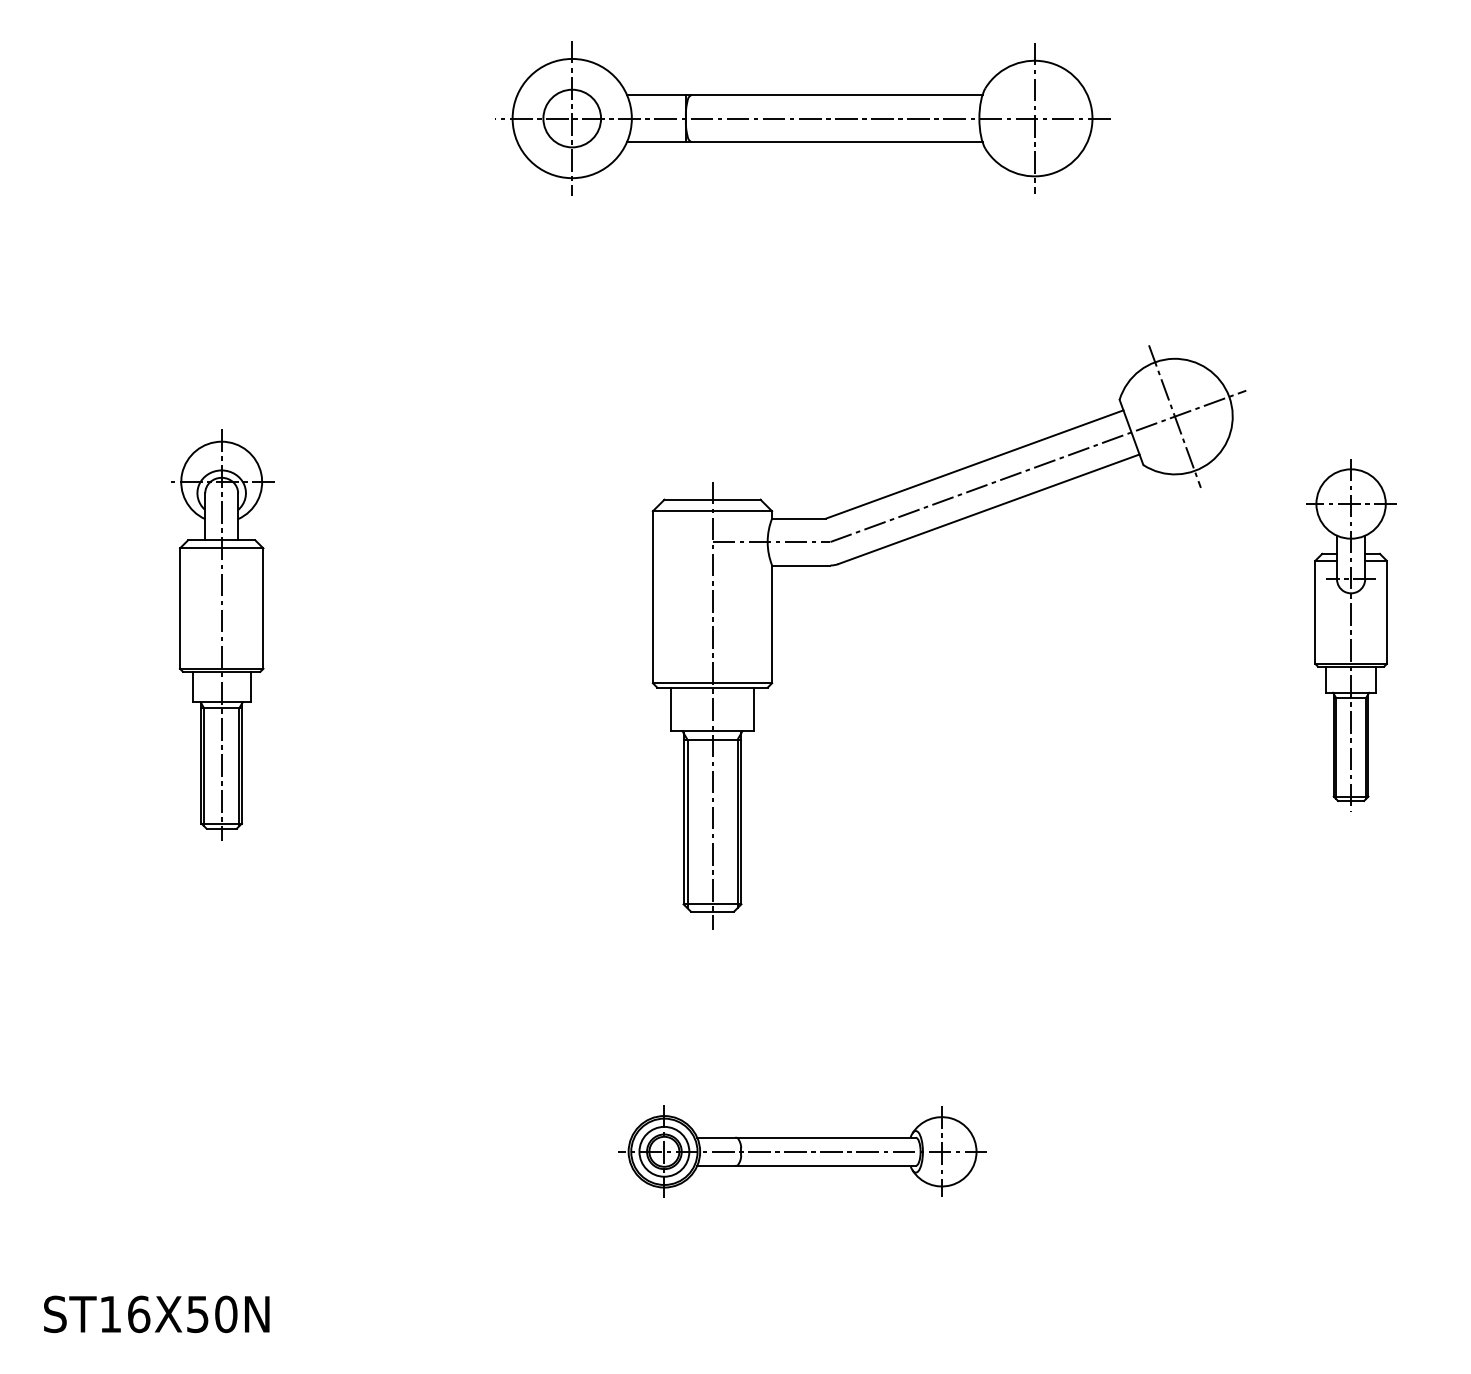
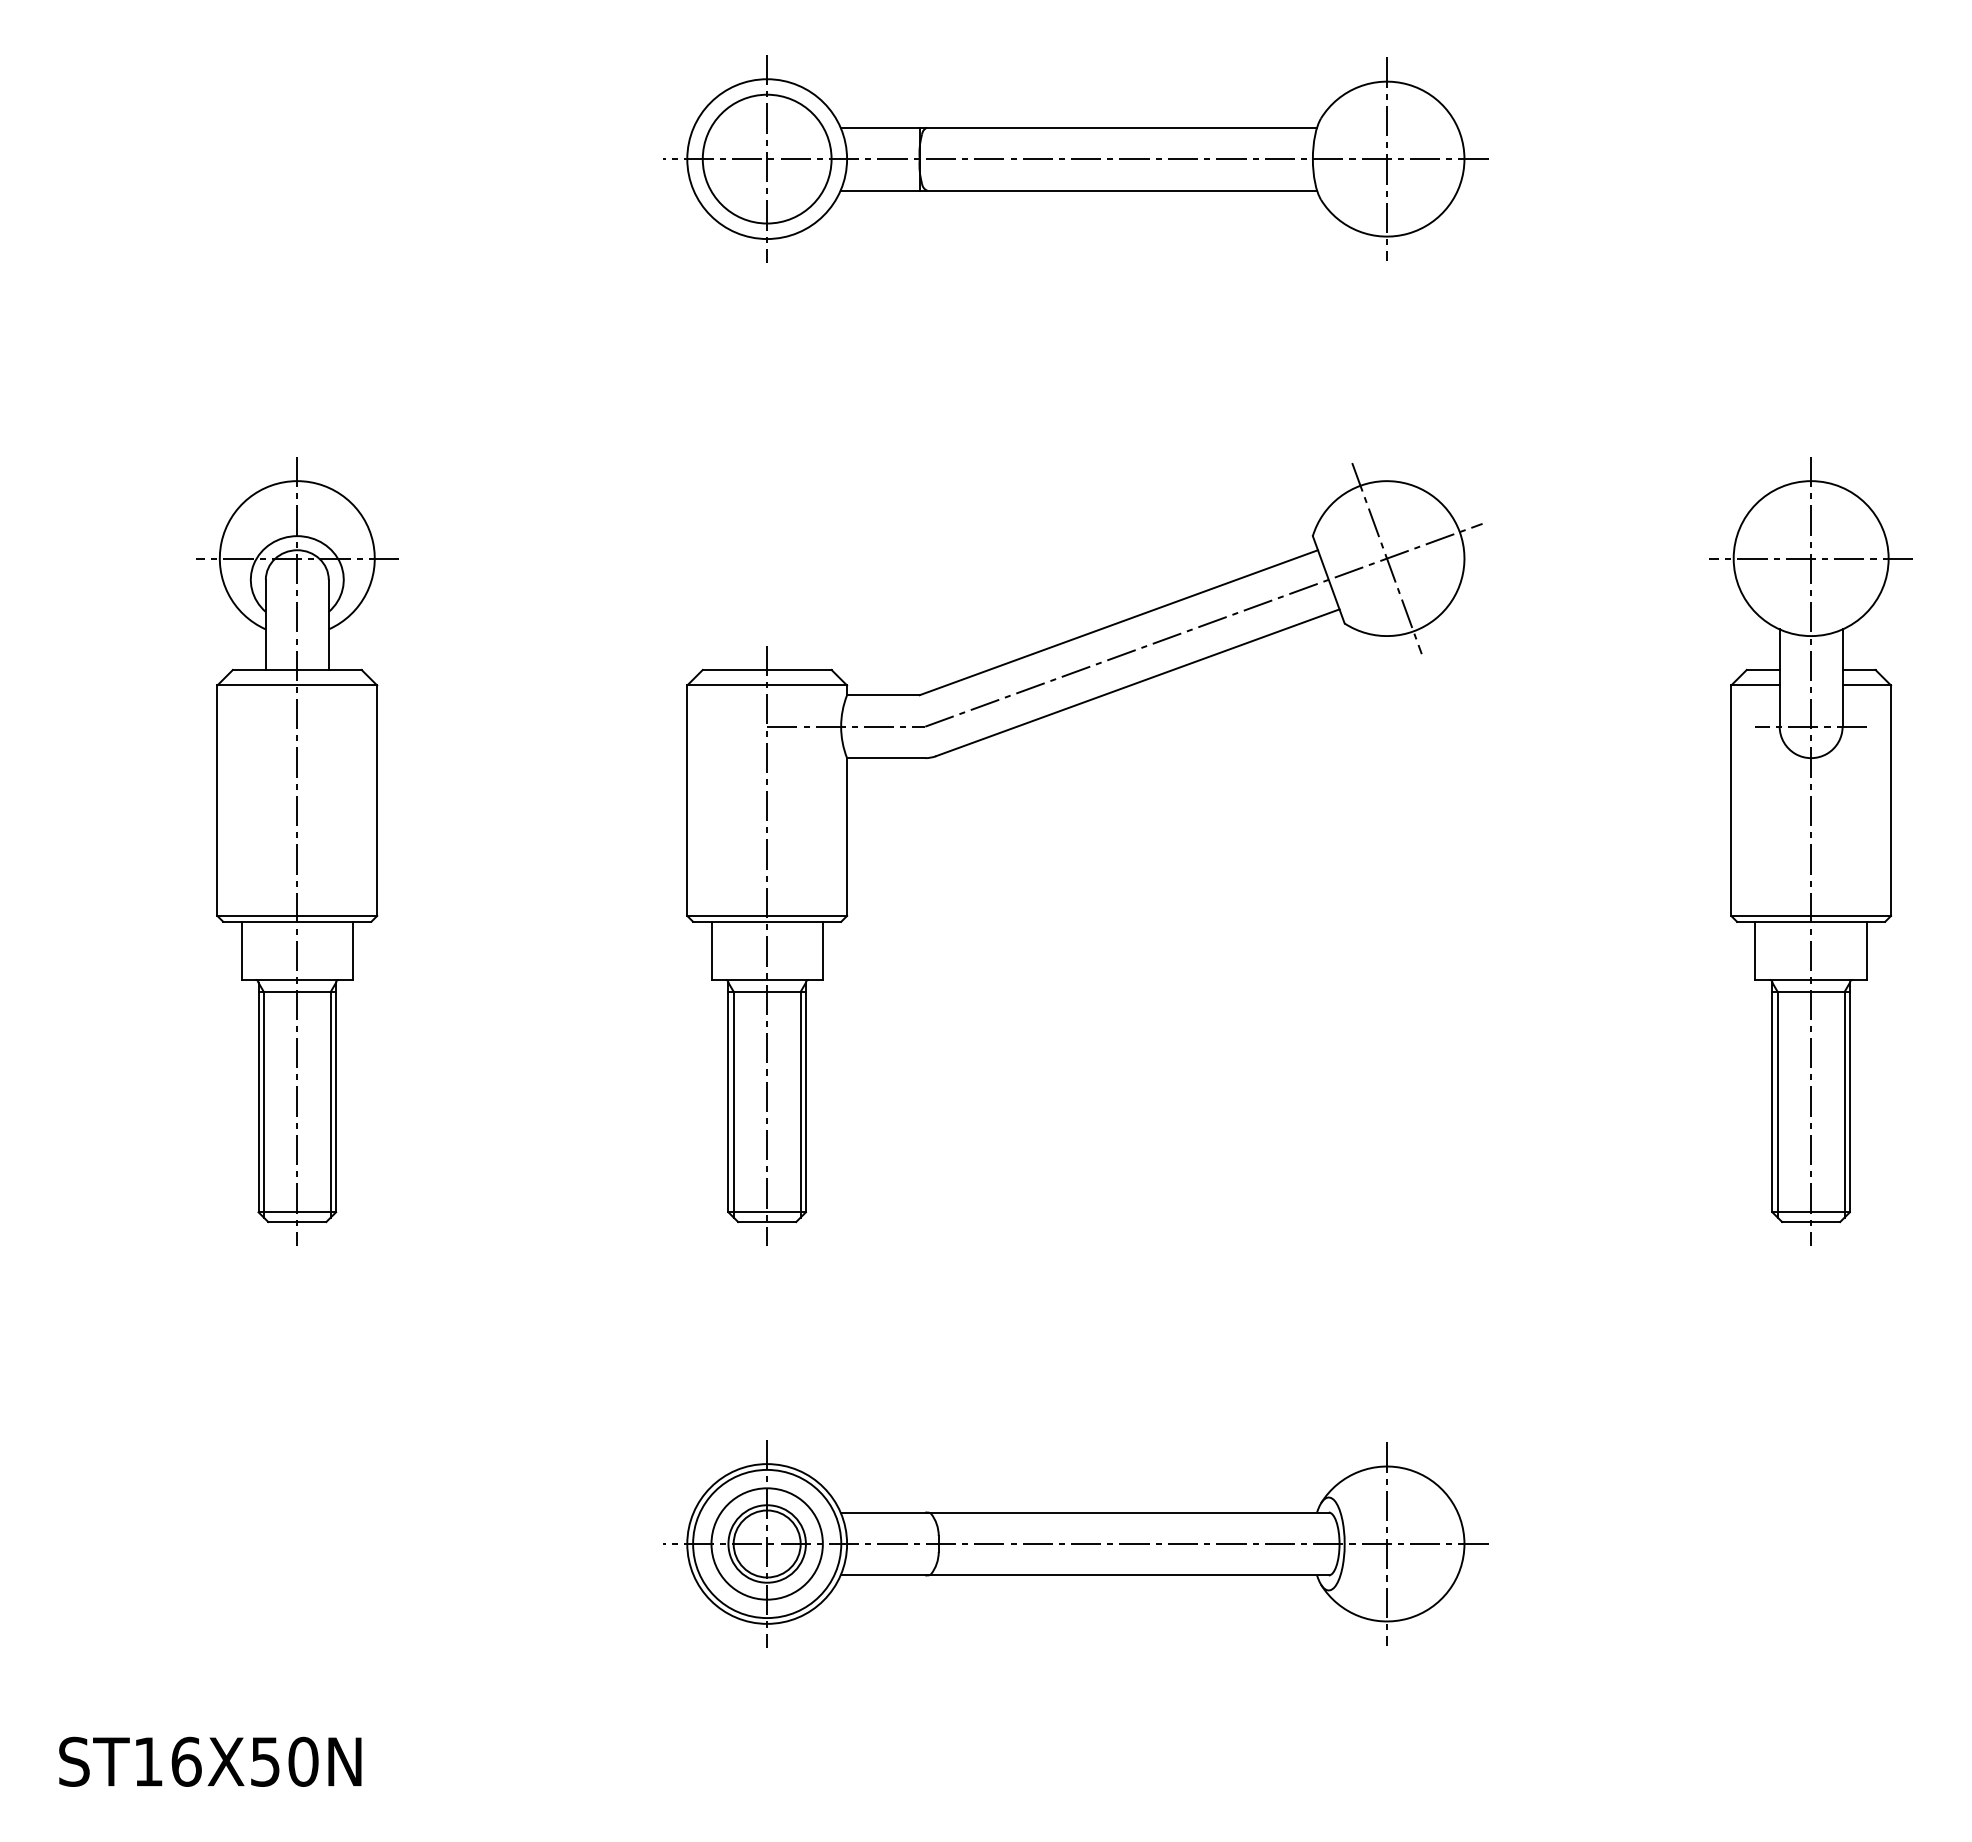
circle: (571, 118) -> (766, 158), size x1.67
part: (910, 538) -> (1032, 722), moved
part: (221, 635) -> (297, 851), size x1.43
part: (1350, 635) -> (1810, 851), size x1.67
part: (802, 1151) -> (1075, 1543), size x1.67

